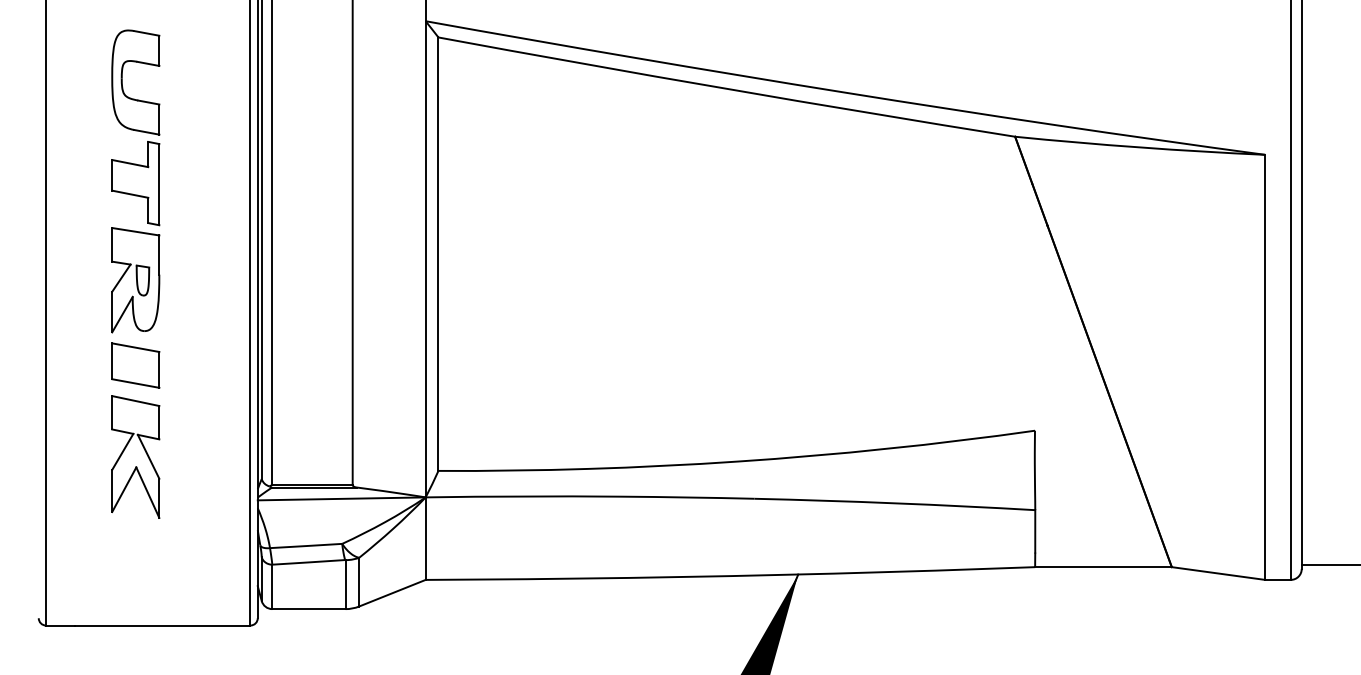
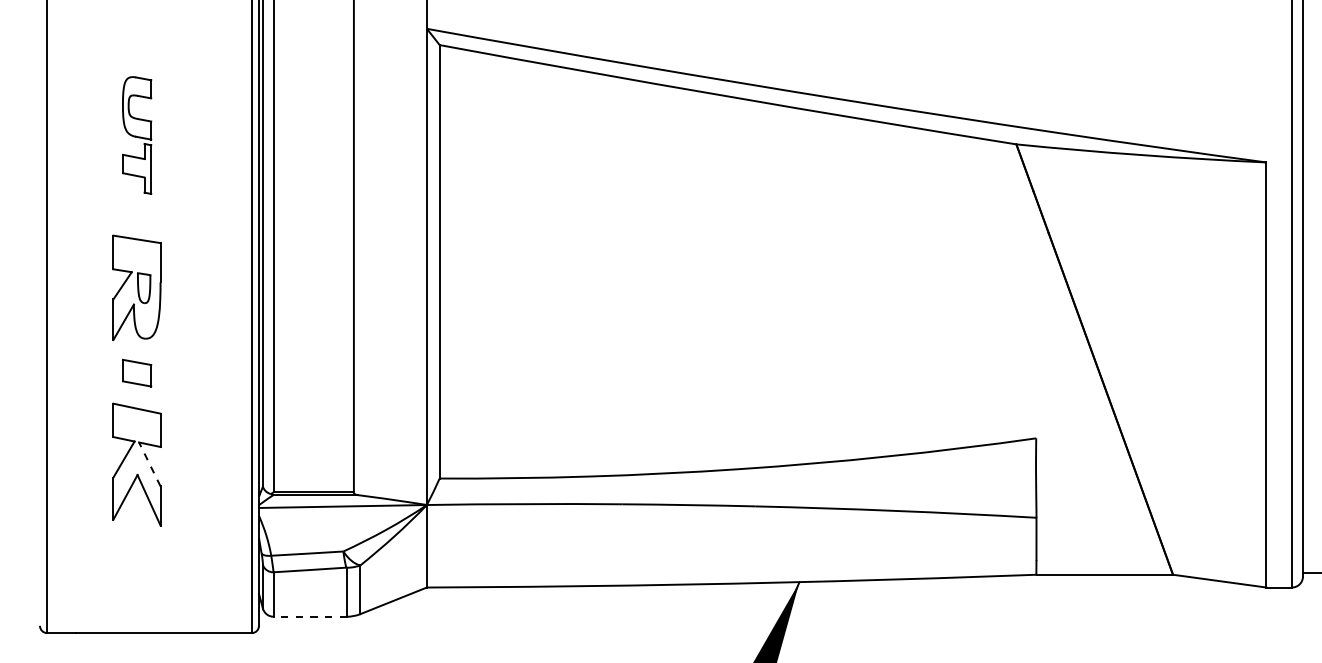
part: (135, 127) -> (136, 135), size x0.6
part: (135, 365) -> (136, 373), size x0.6
line: (148, 456) -> (149, 464), solid -> dashed
line: (308, 609) -> (309, 617), solid -> dashed

